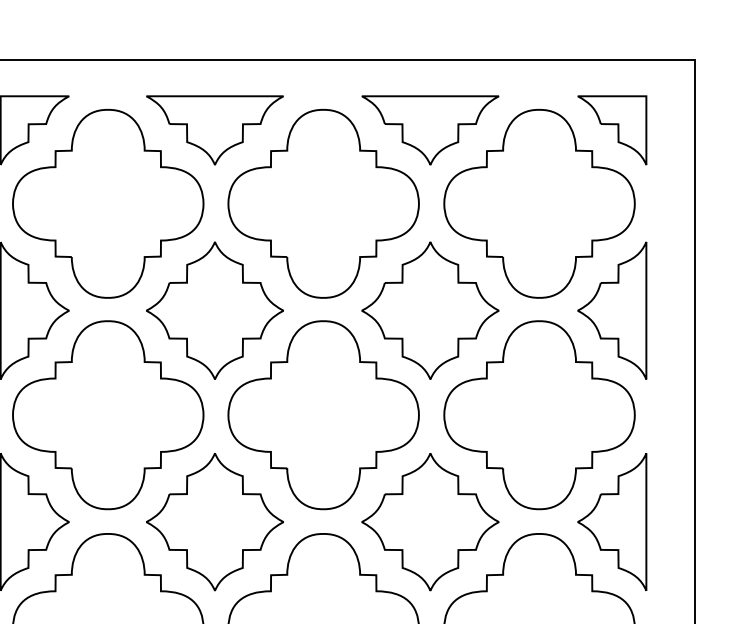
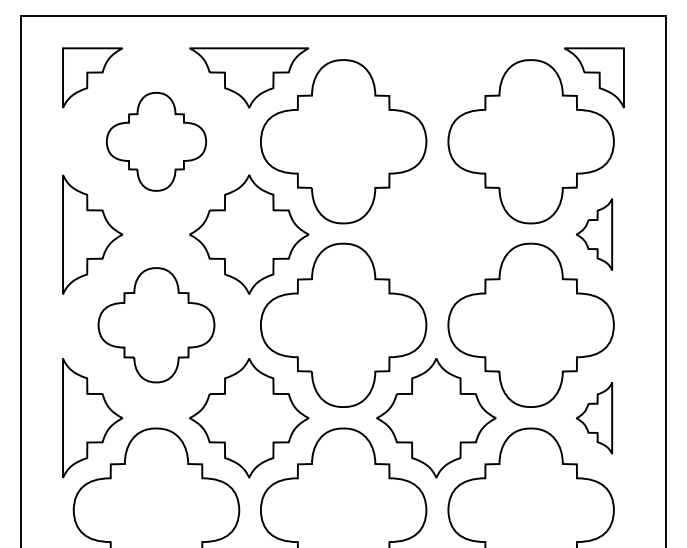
part: (430, 129) -> (436, 77), removed
part: (108, 203) -> (156, 141), size x0.6
part: (430, 310) -> (436, 234), removed
part: (612, 310) -> (594, 234), size x0.6
part: (108, 414) -> (156, 324), size x0.7
part: (612, 522) -> (594, 418), size x0.6

